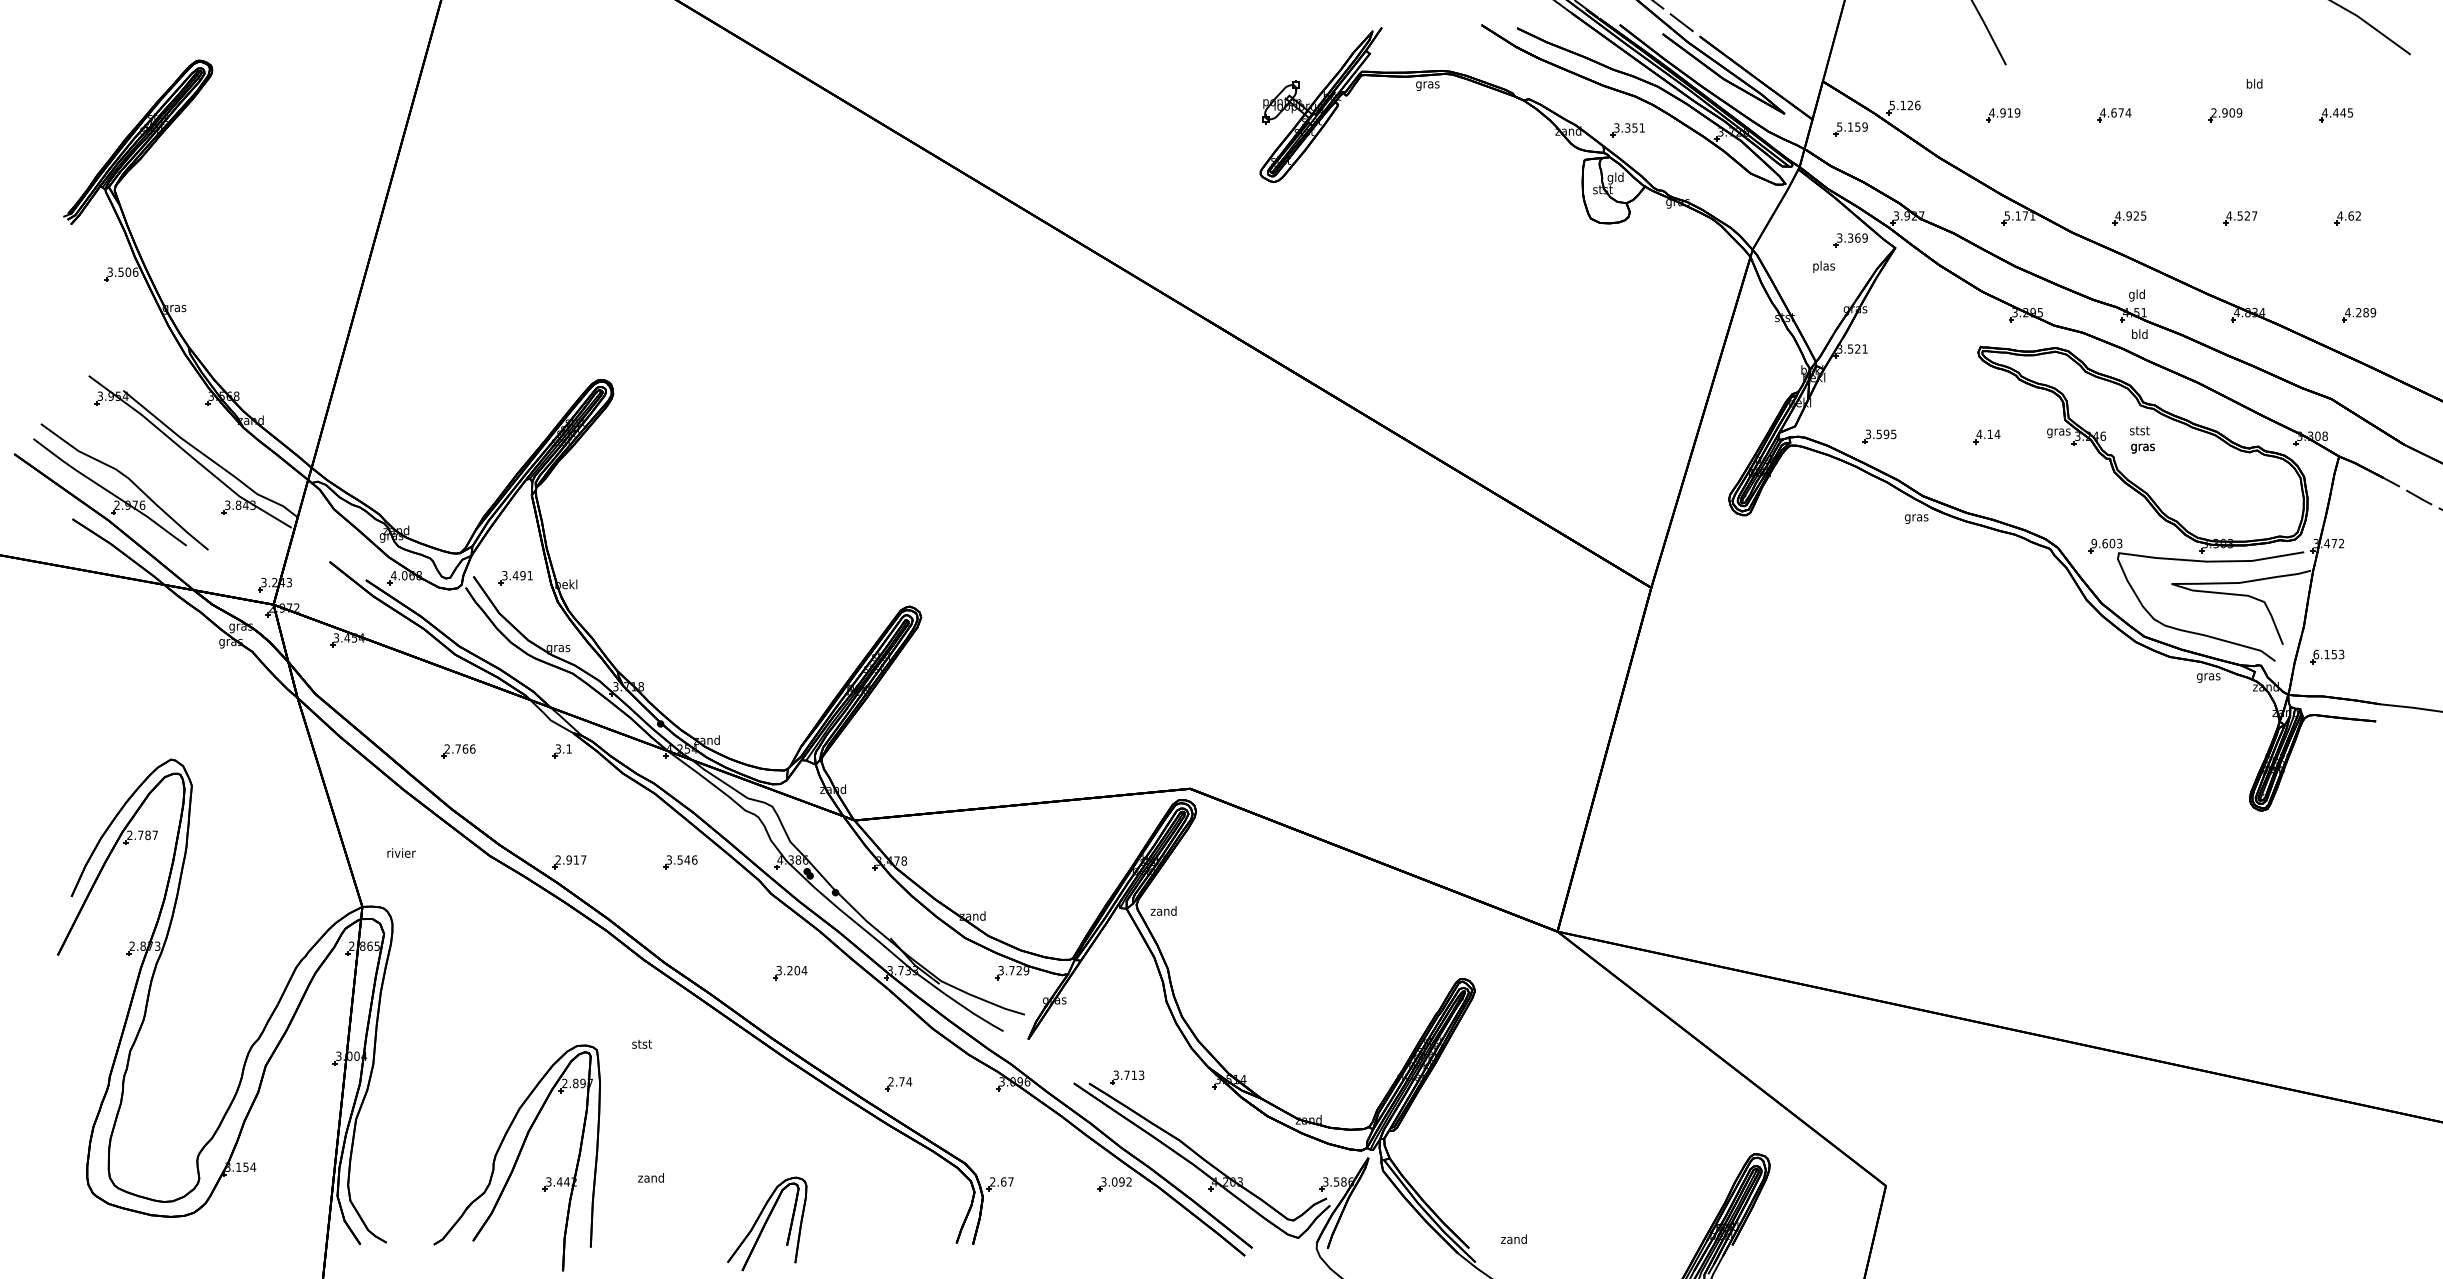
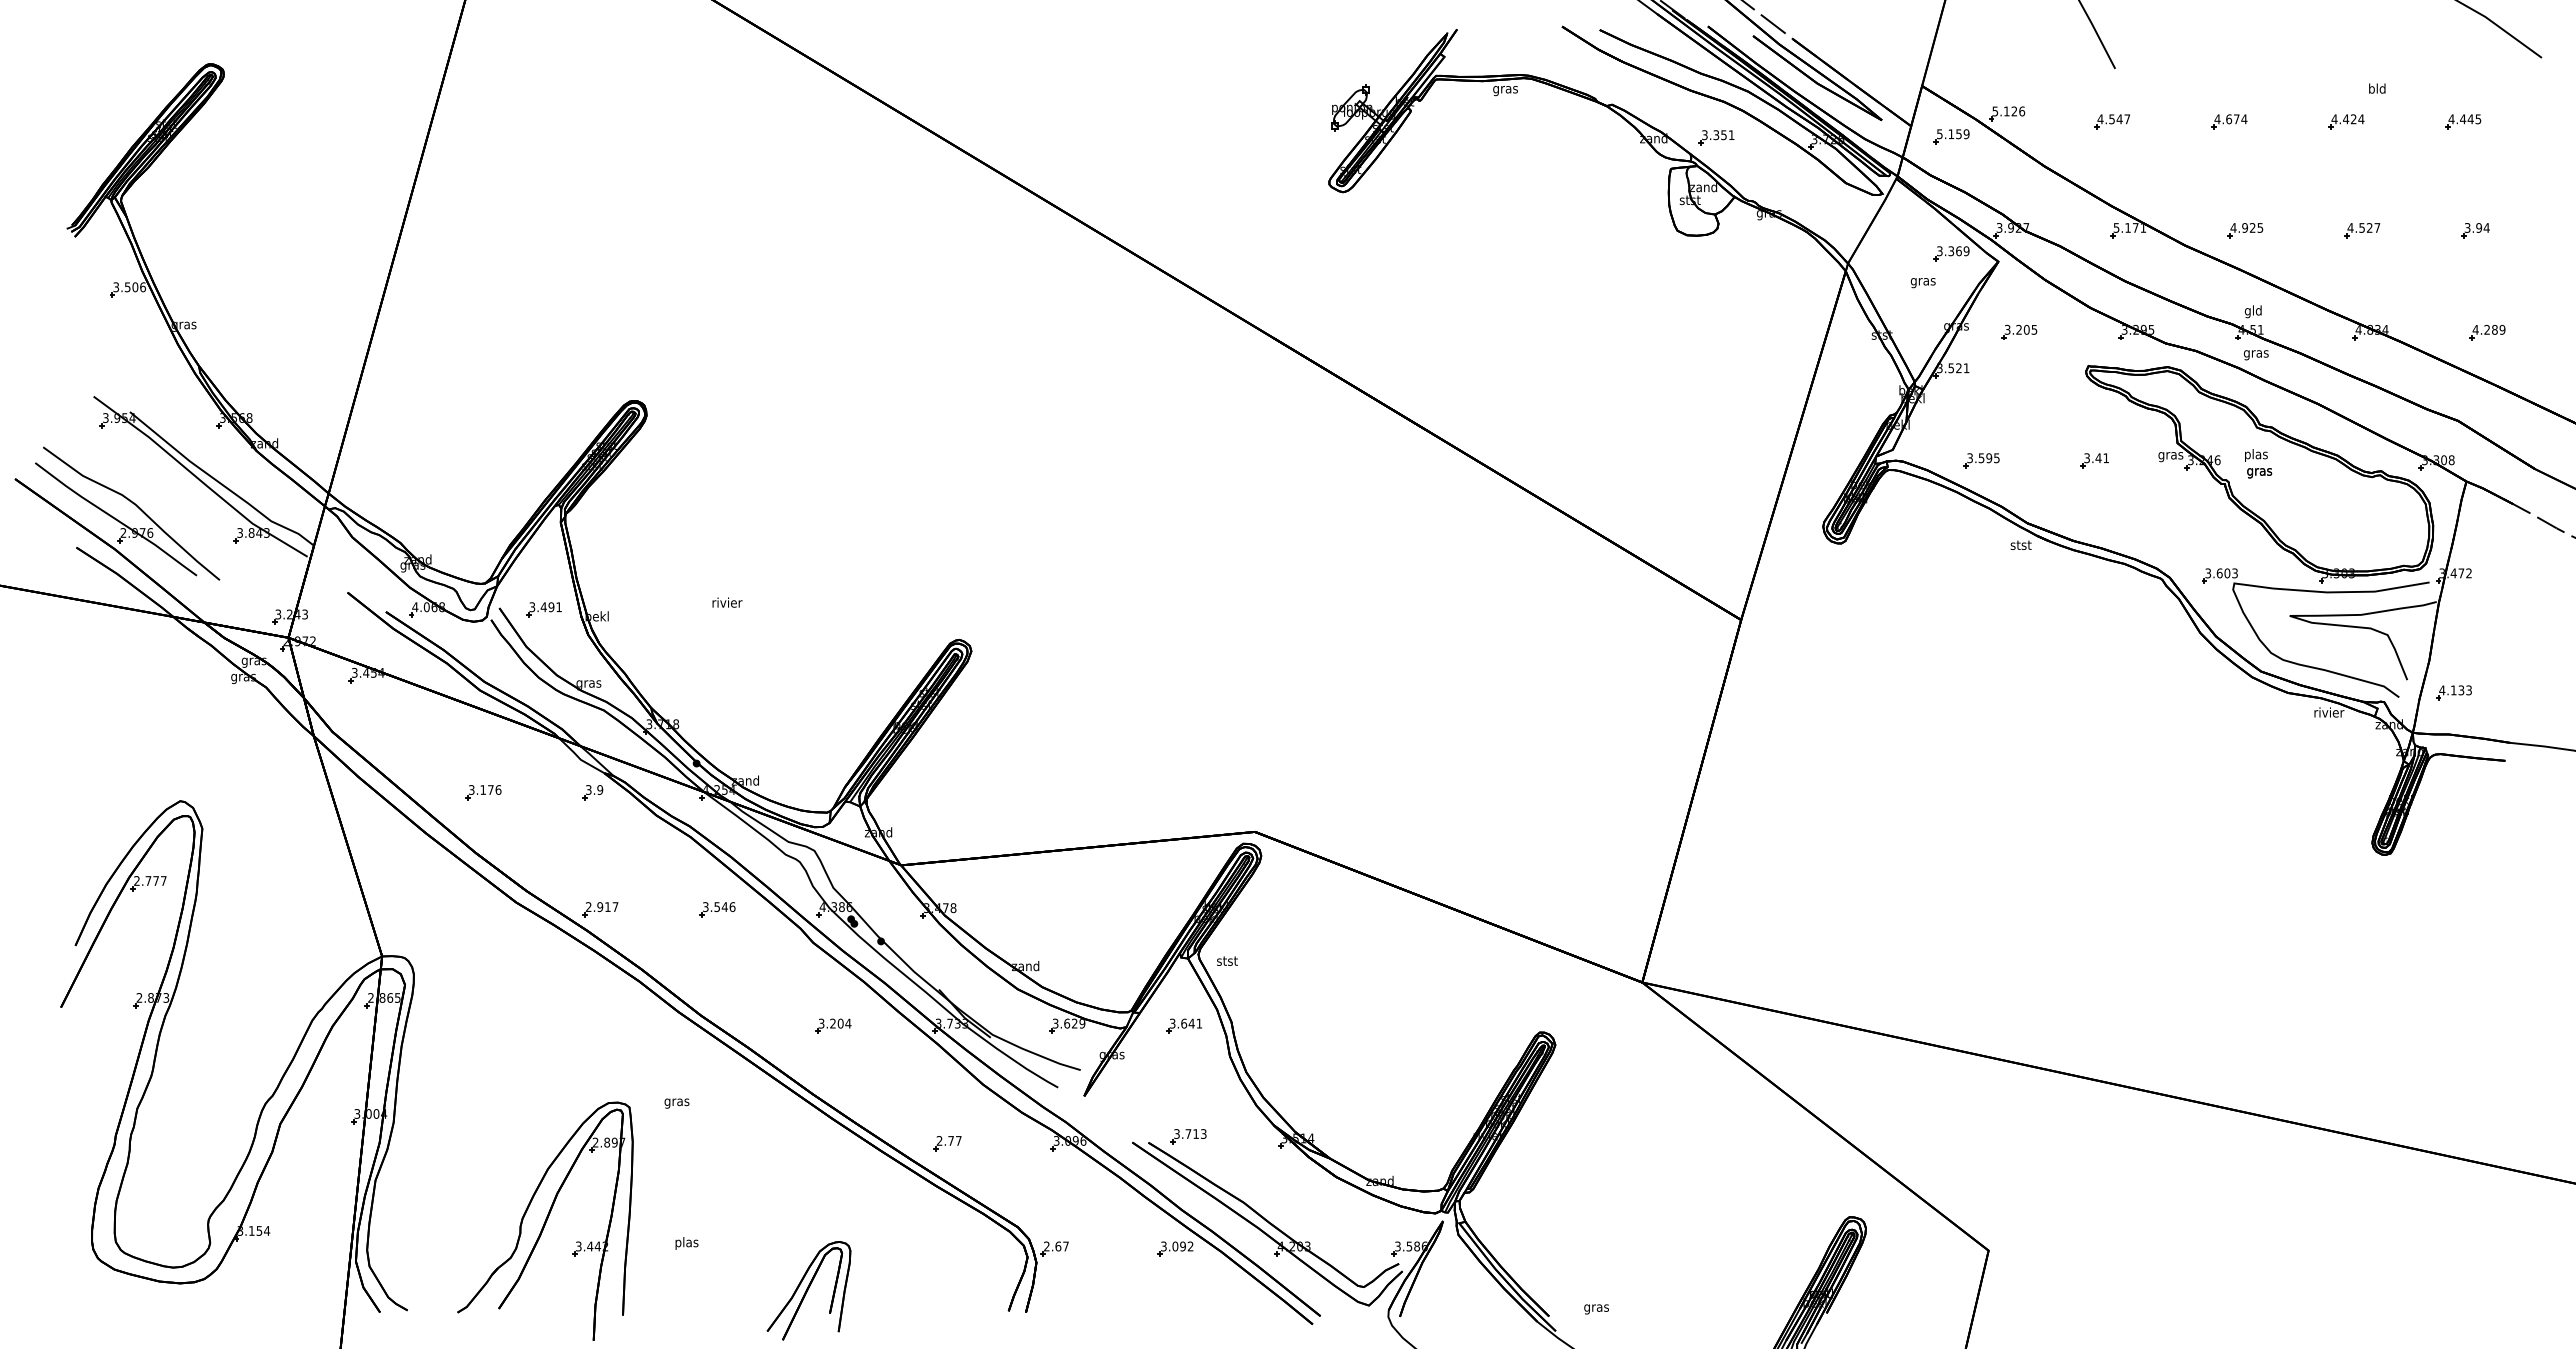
text: (2010, 113) -> (2119, 119), 4.919 -> 4.547
text: (2226, 113) -> (2347, 119), 2.909 -> 4.424
text: (1615, 178) -> (1703, 188), gld -> zand
text: (2348, 215) -> (2476, 227), 4.62 -> 3.94
text: (1823, 266) -> (1922, 281), plas -> gras
part: (1915, 314) -> (2019, 331), added
text: (2139, 335) -> (2255, 353), bld -> gras
text: (2140, 431) -> (2256, 455), stst -> plas
text: (1988, 434) -> (2096, 458), 4.14 -> 3.41
text: (1916, 518) -> (2020, 546), gras -> stst
text: (2094, 543) -> (2208, 573), 9.603 -> 3.603
text: (2324, 654) -> (2451, 690), 6.153 -> 4.133
text: (2209, 676) -> (2329, 713), gras -> rivier
text: (456, 748) -> (481, 789), 2.766 -> 3.176
text: (569, 748) -> (600, 789), 3.1 -> 3.9
text: (148, 834) -> (156, 880), 2.787 -> 2.777
text: (401, 852) -> (727, 602), moved
text: (1163, 910) -> (1226, 960), zand -> stst
text: (1012, 970) -> (1067, 1023), 3.729 -> 3.629
part: (1122, 972) -> (1183, 1025), added
text: (641, 1045) -> (676, 1102), stst -> gras
text: (909, 1081) -> (958, 1140), 2.74 -> 2.77
text: (651, 1179) -> (686, 1243), zand -> plas
text: (1513, 1239) -> (1595, 1307), zand -> gras

